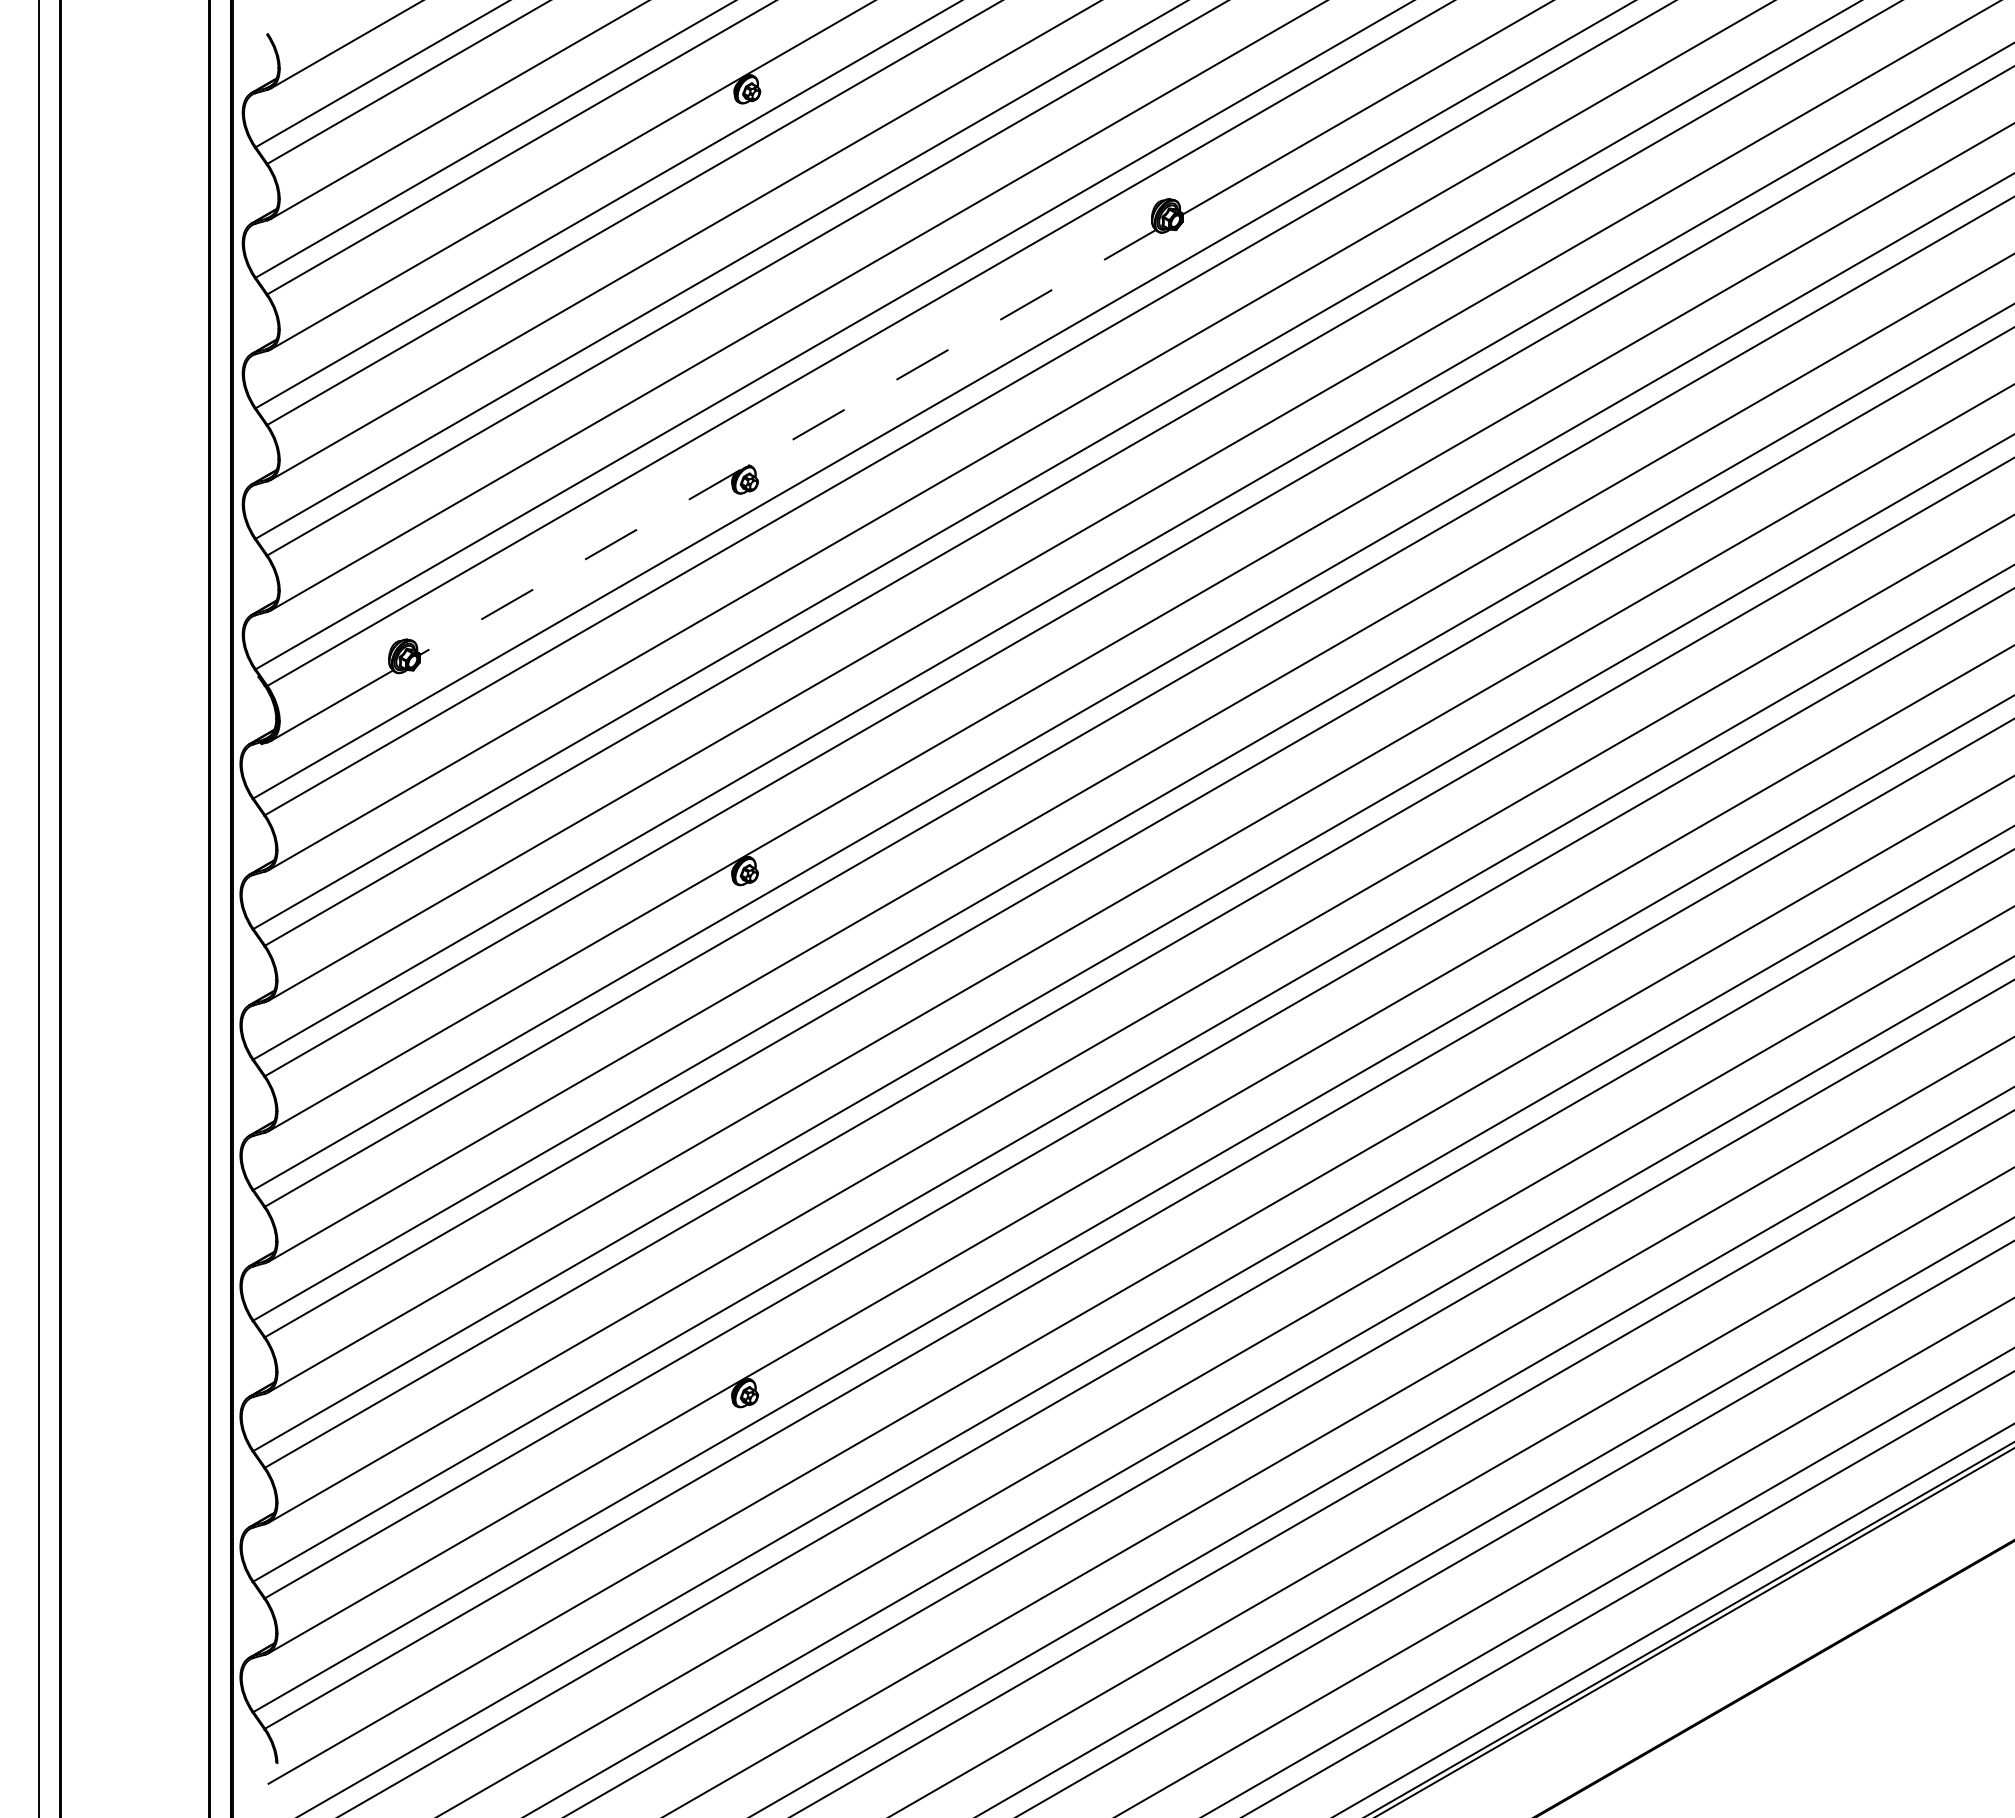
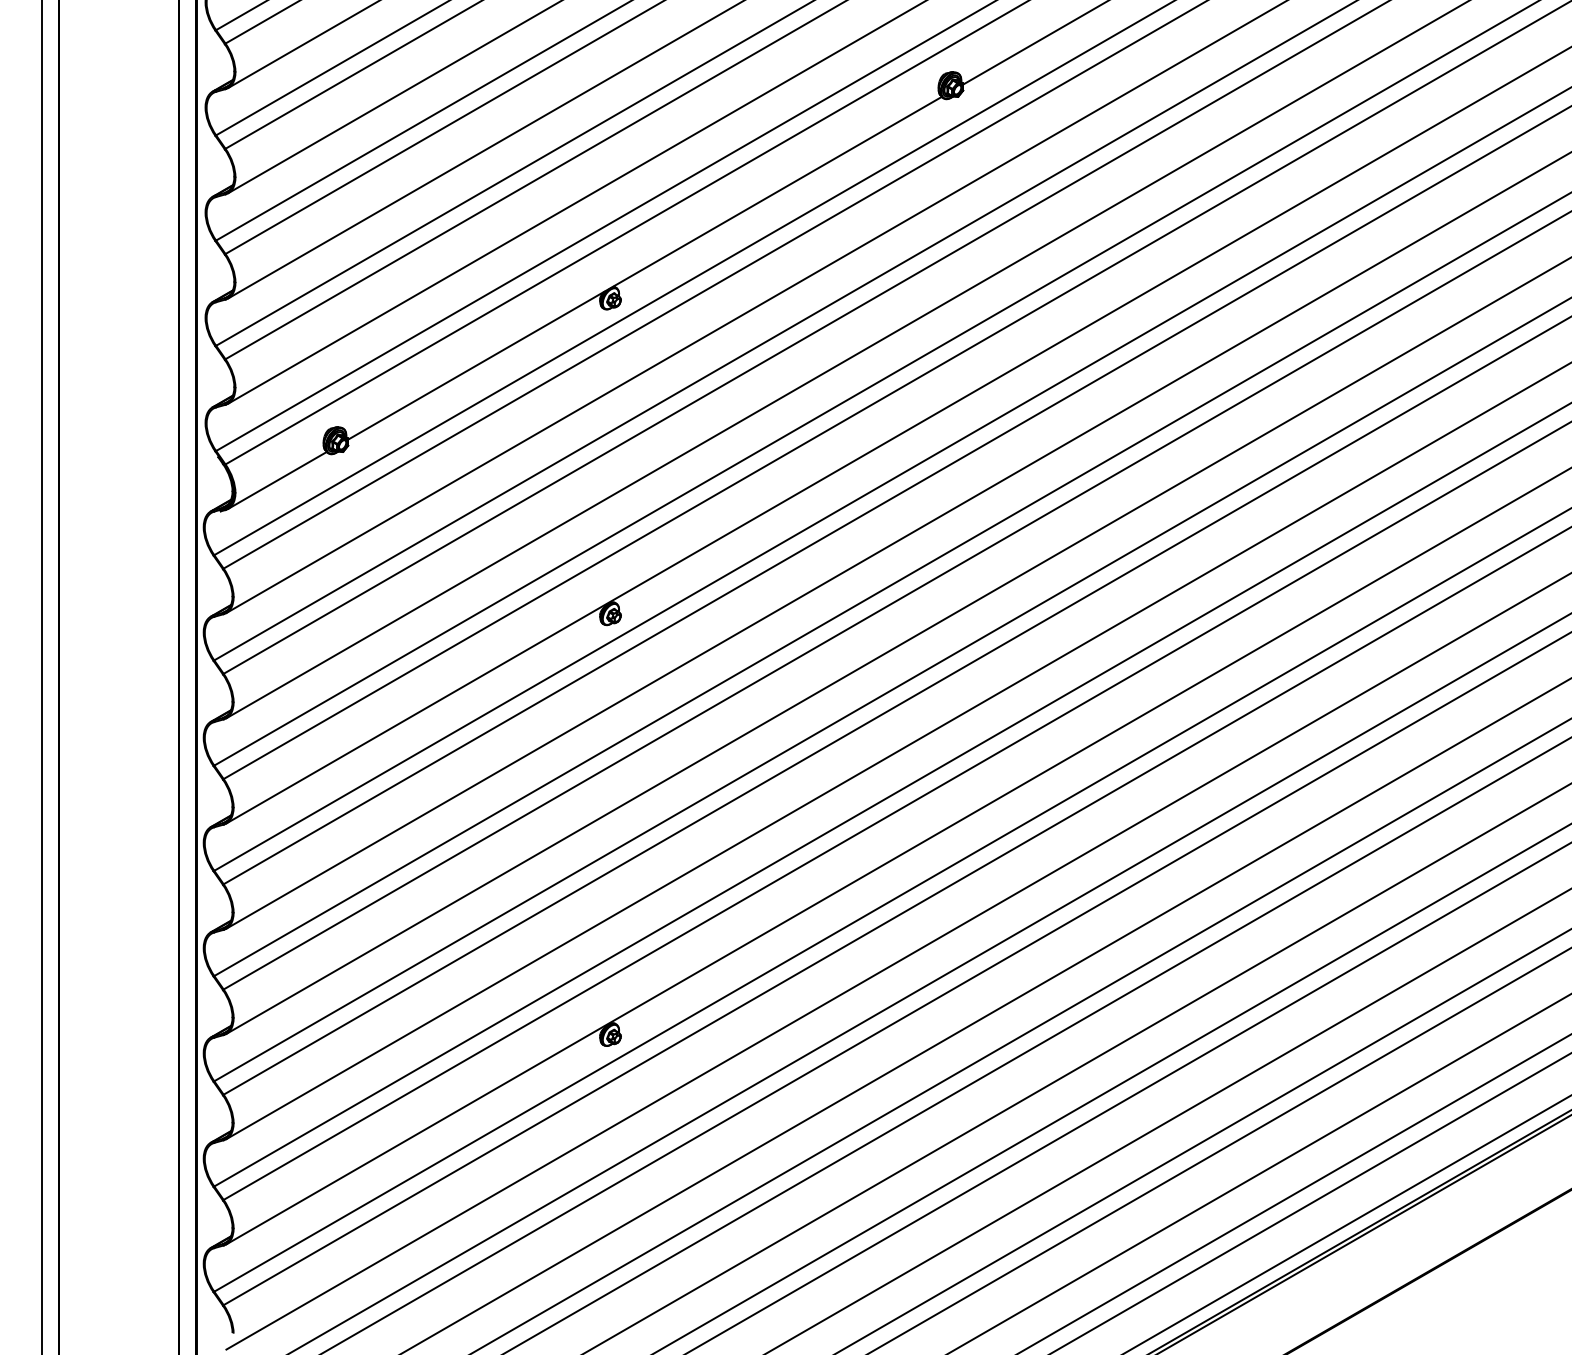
line: (787, 442) -> (644, 268), dashed -> solid

